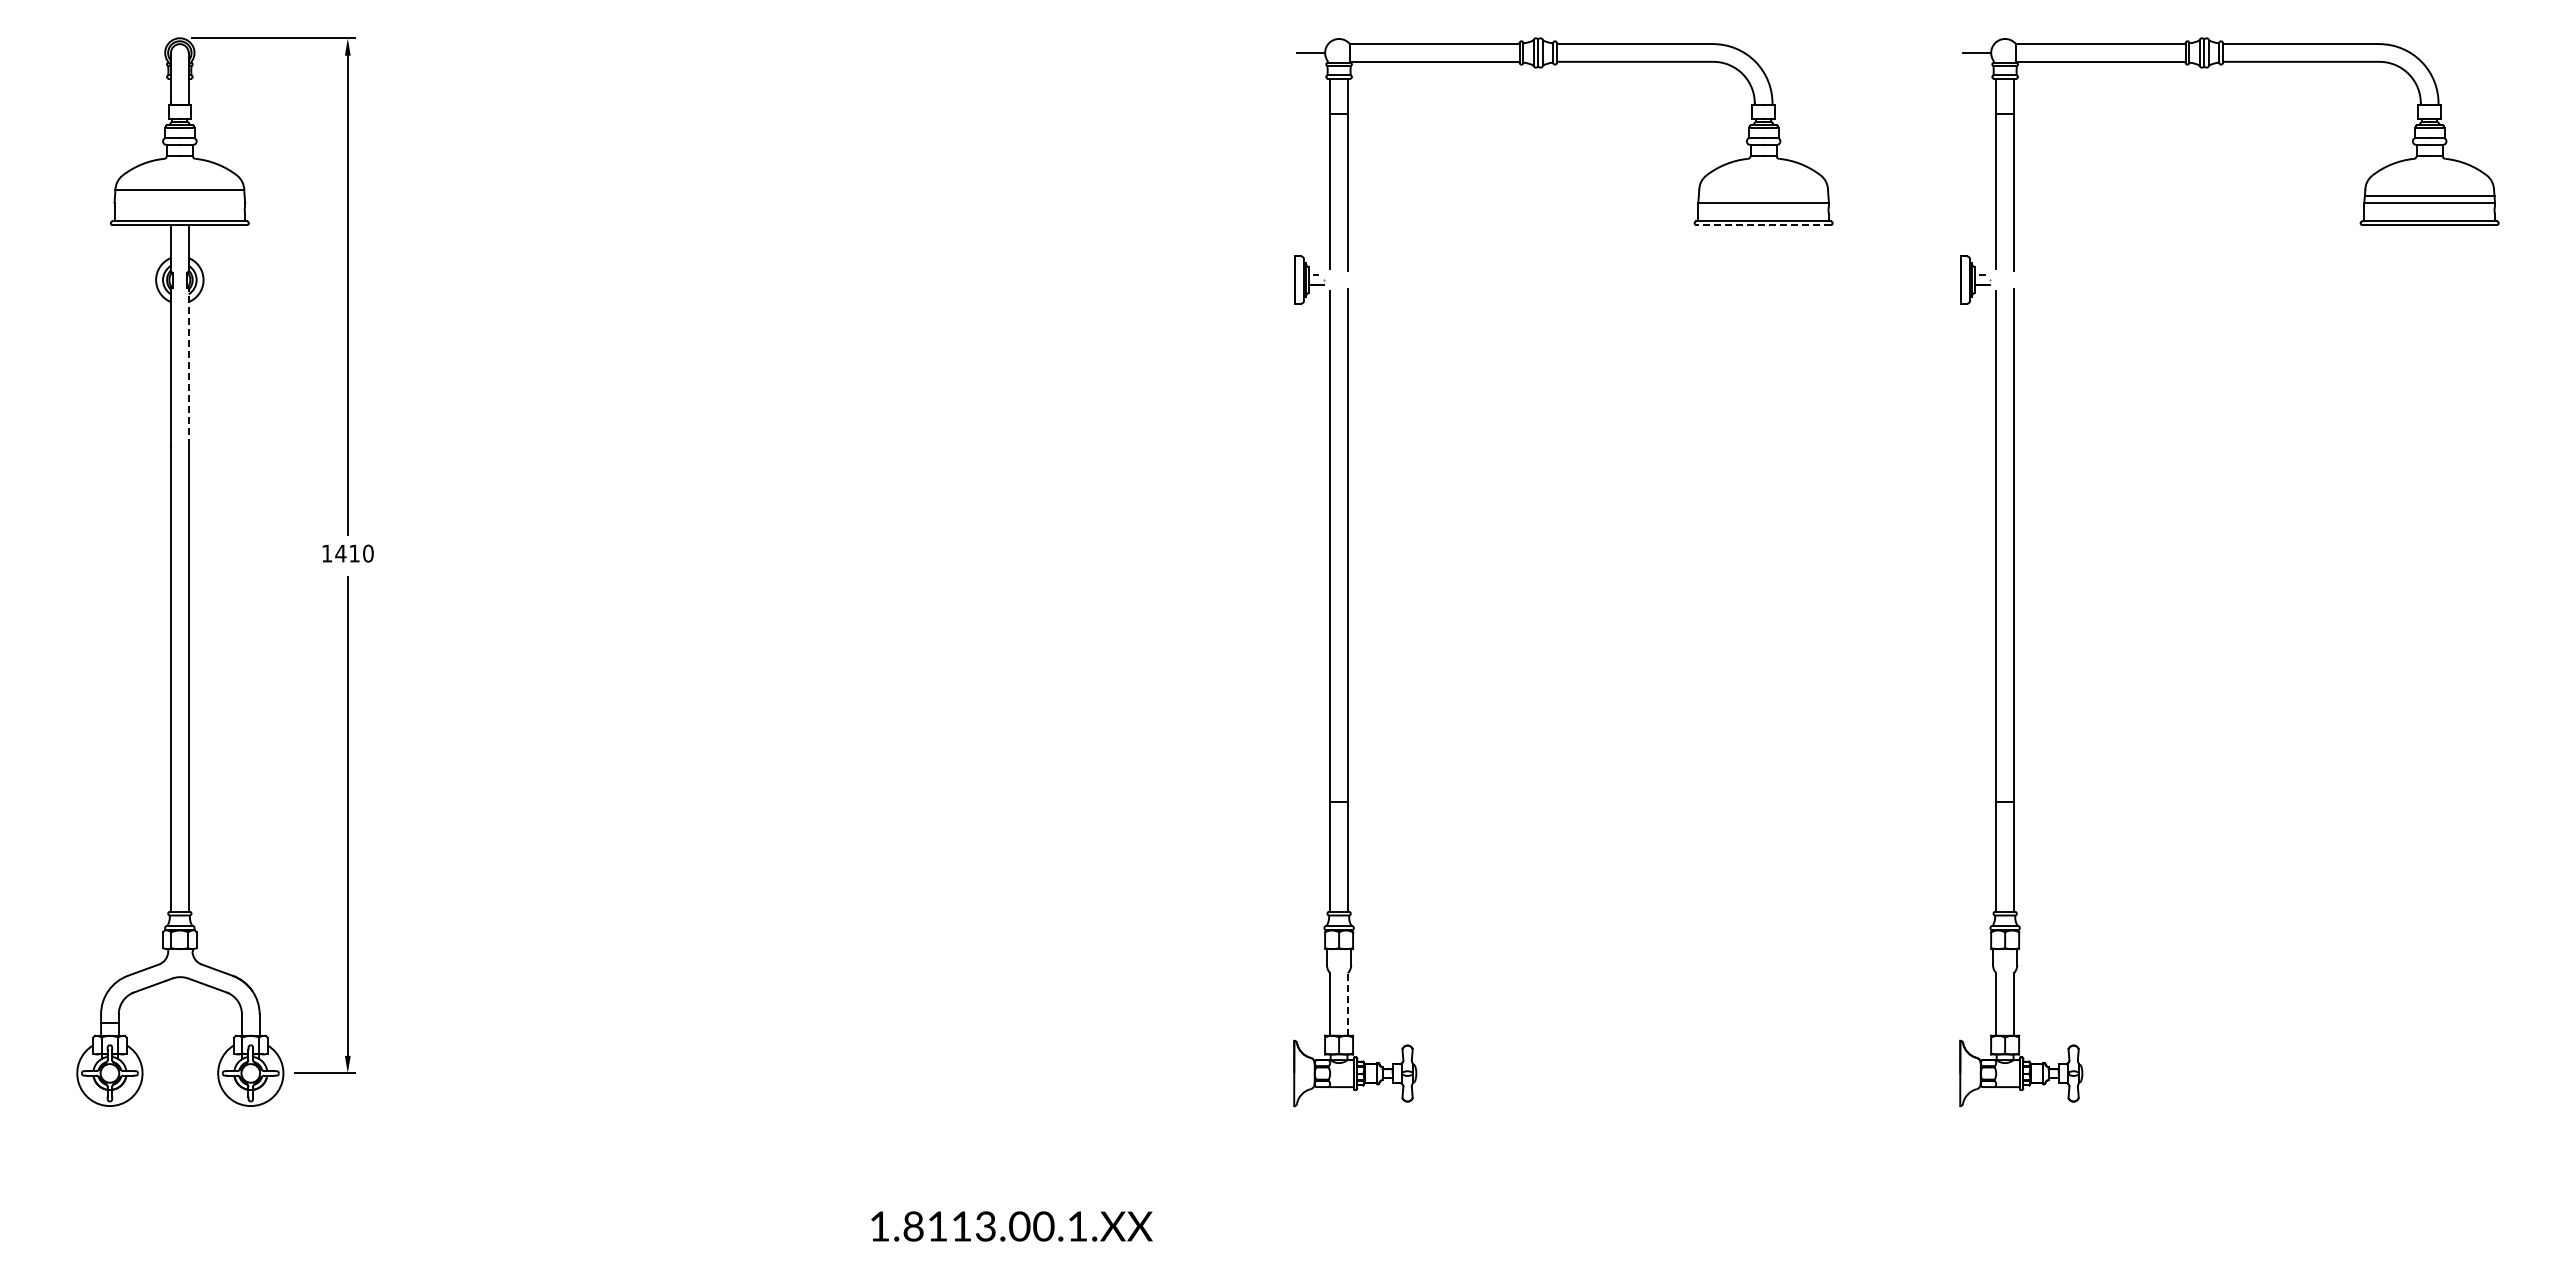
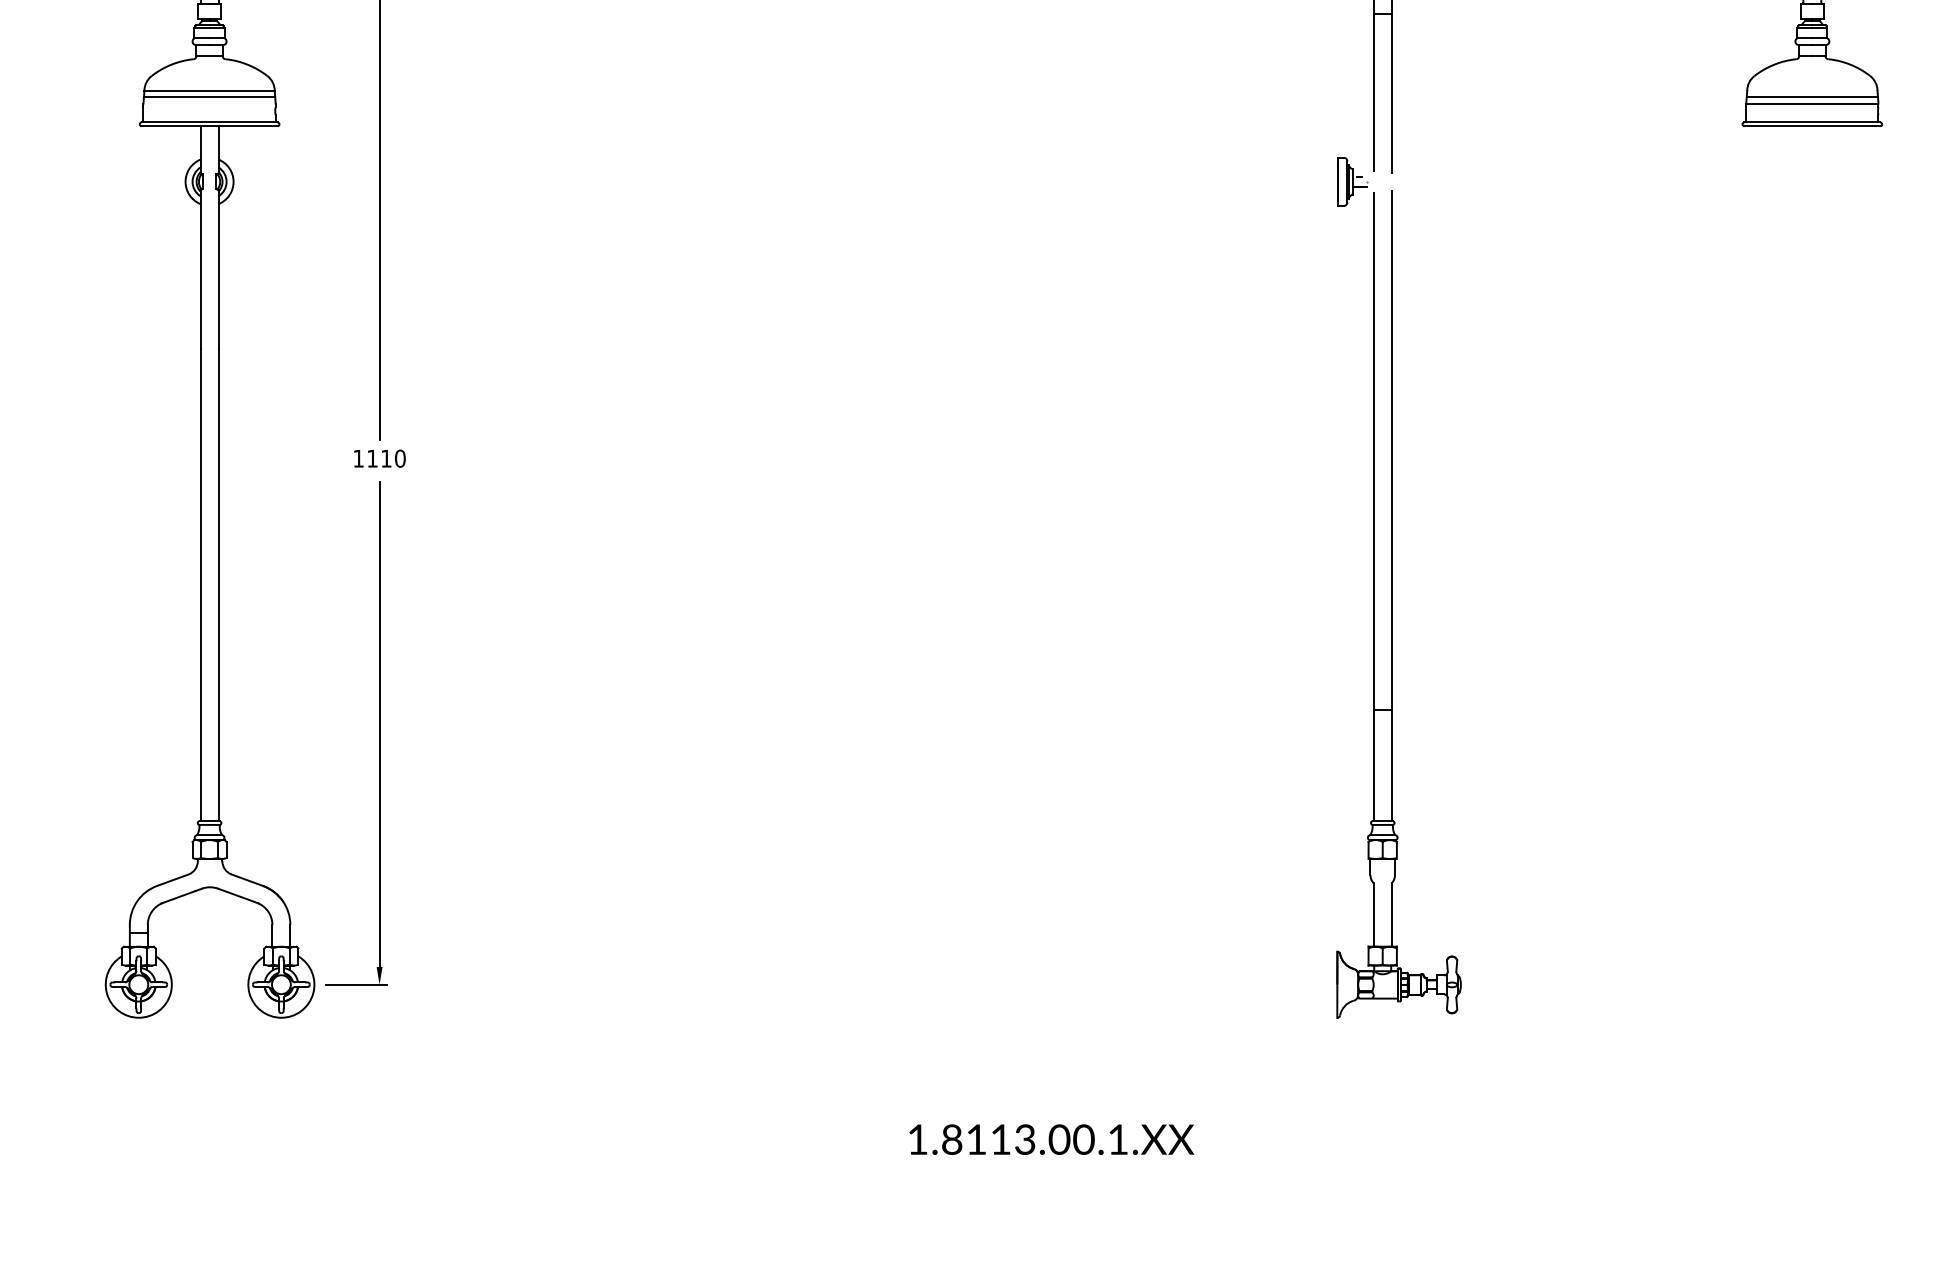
line: (179, 196) -> (209, 97), added
line: (1763, 196) -> (1812, 97), added
line: (1763, 225) -> (1812, 126), dashed -> solid
line: (188, 366) -> (218, 269), dashed -> solid
text: (340, 553) -> (372, 458), 1410 -> 1110
line: (1347, 1004) -> (1391, 914), dashed -> solid

